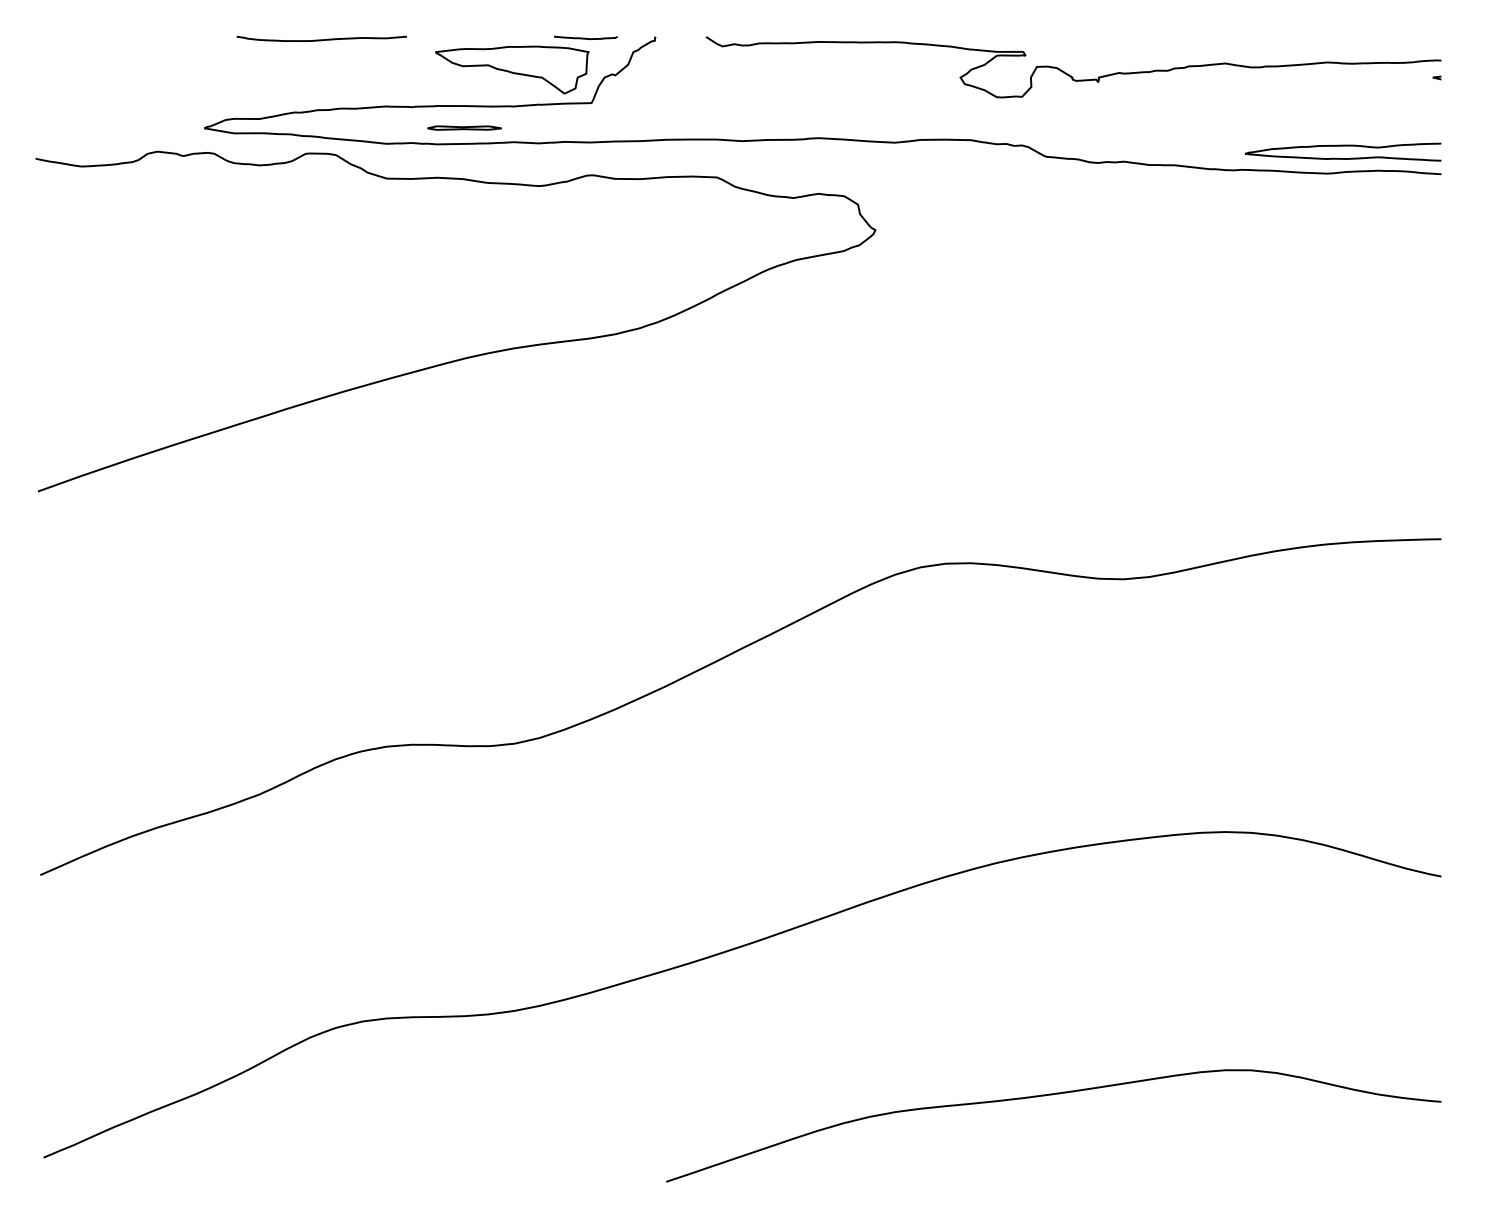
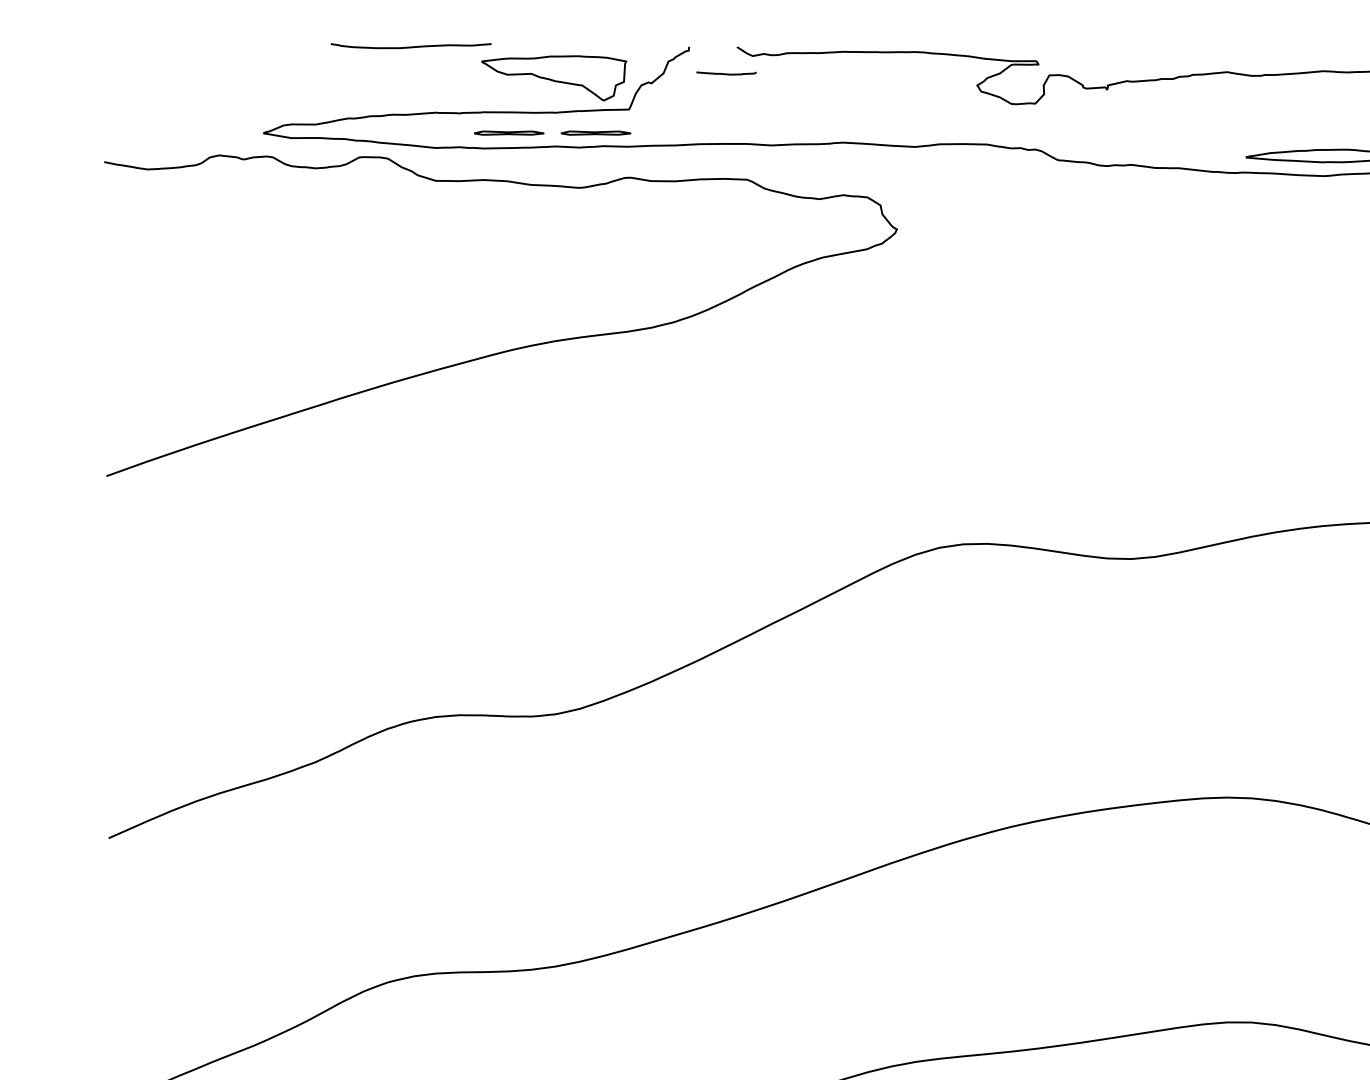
curve: (585, 37) -> (726, 73), moved
curve: (321, 39) -> (410, 46), moved
part: (556, 127) -> (595, 132), added

